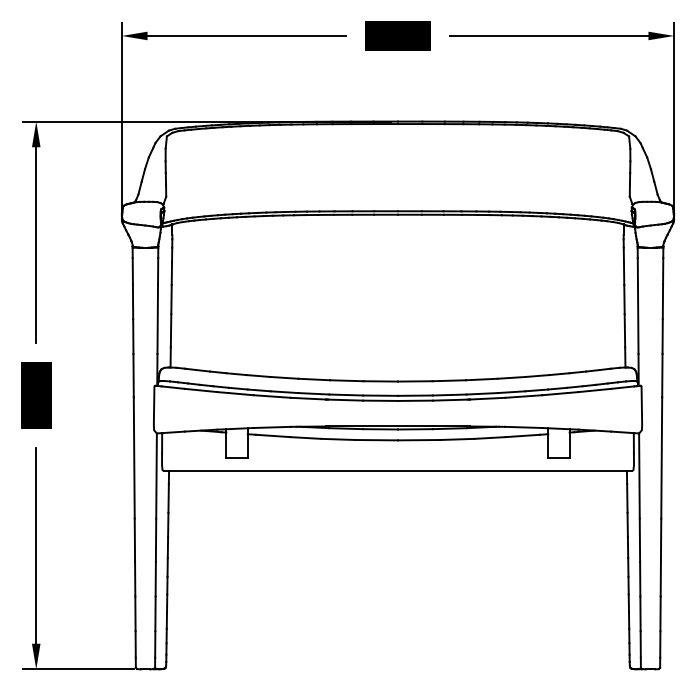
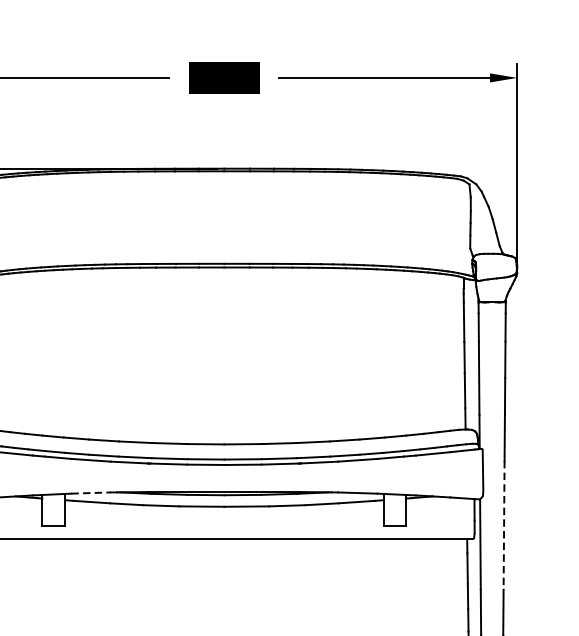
line: (272, 427) -> (91, 493), solid -> dashed
line: (661, 457) -> (503, 524), solid -> dashed

